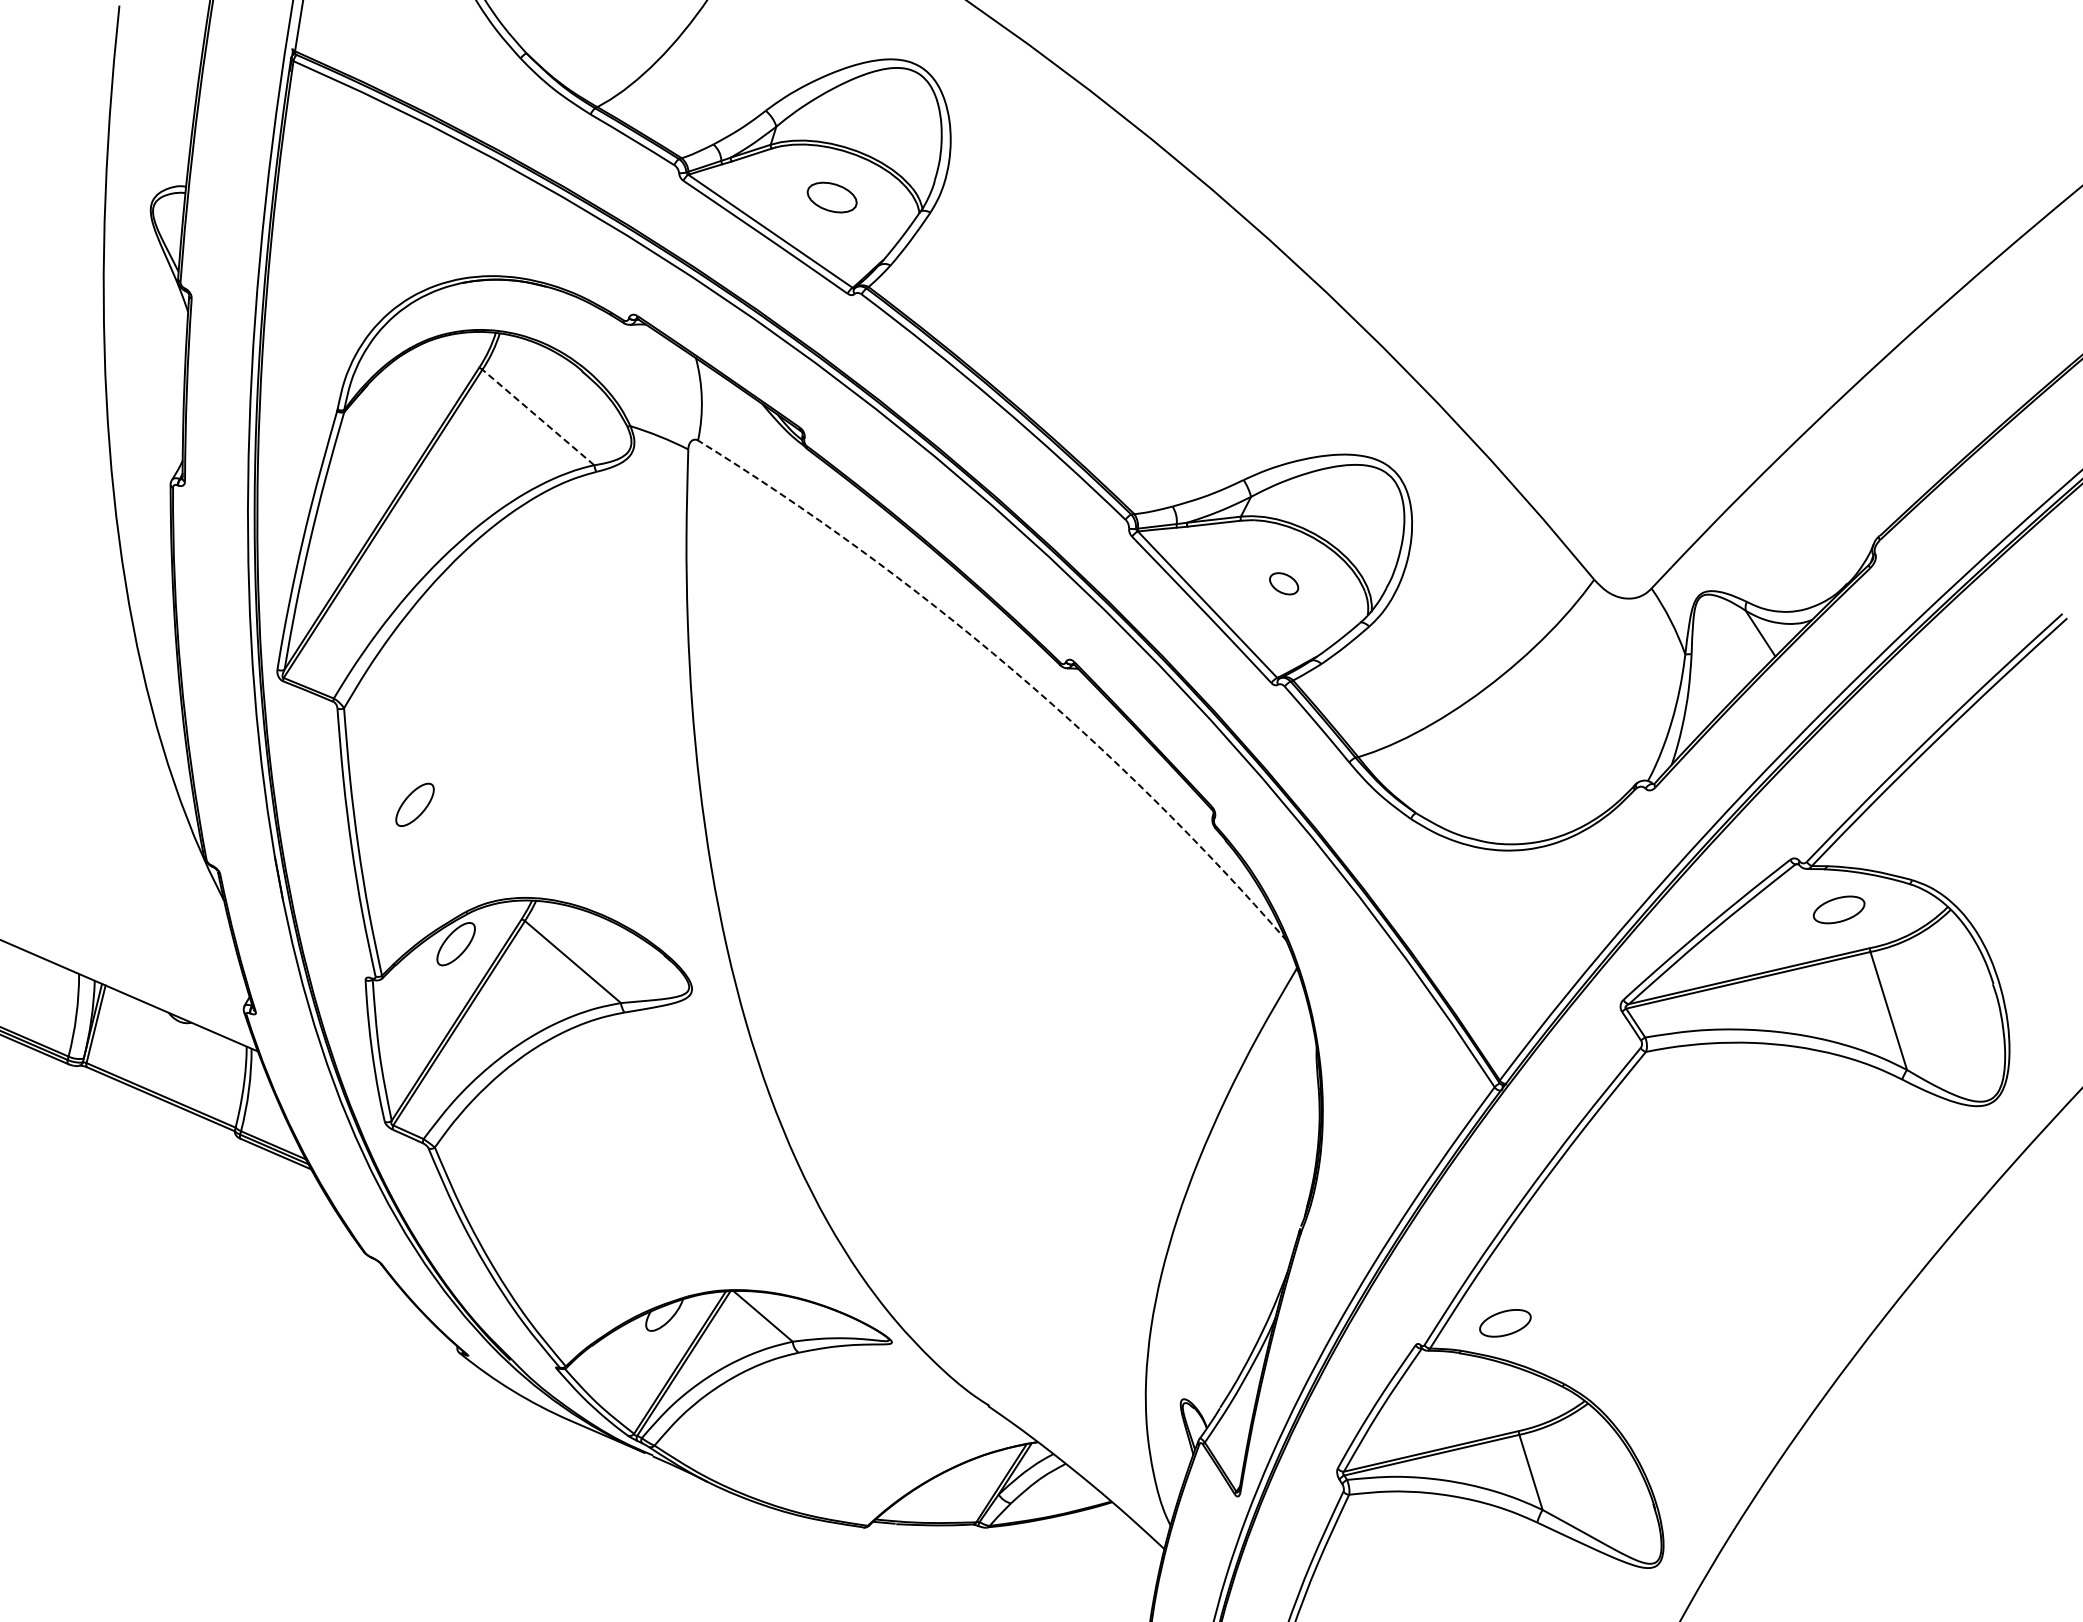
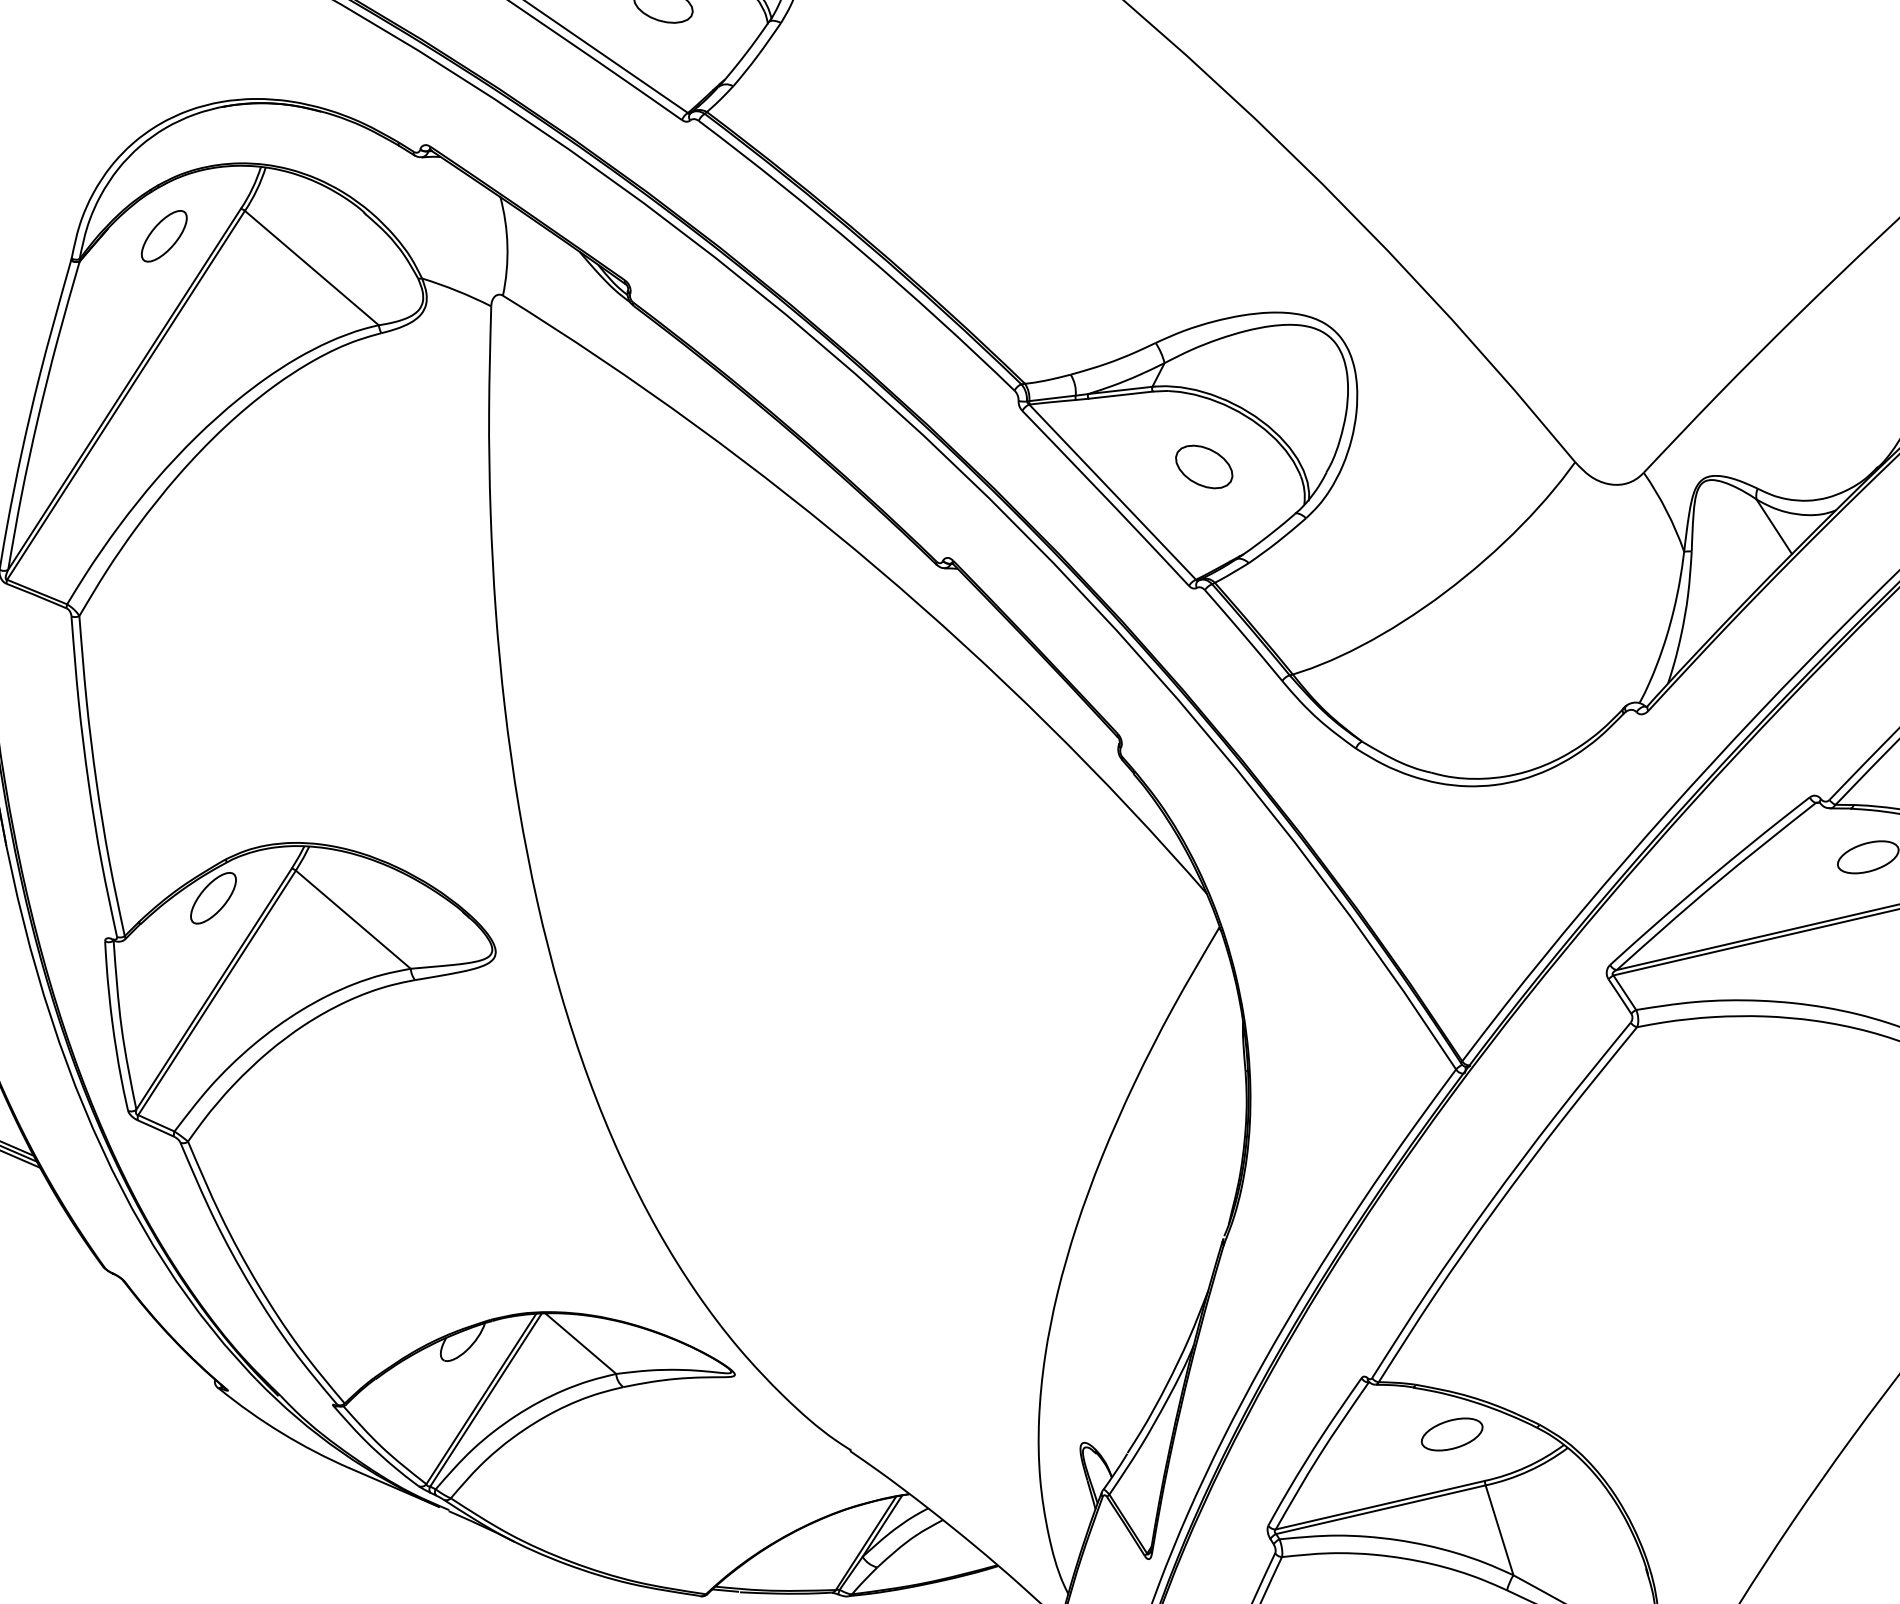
line: (538, 417) -> (312, 268), dashed -> solid
part: (1283, 583) -> (1203, 466), size x1.67
arc: (1011, 668) -> (877, 568), dashed -> solid
part: (414, 804) -> (163, 235), moved
part: (1505, 1323) -> (1452, 1434), moved

